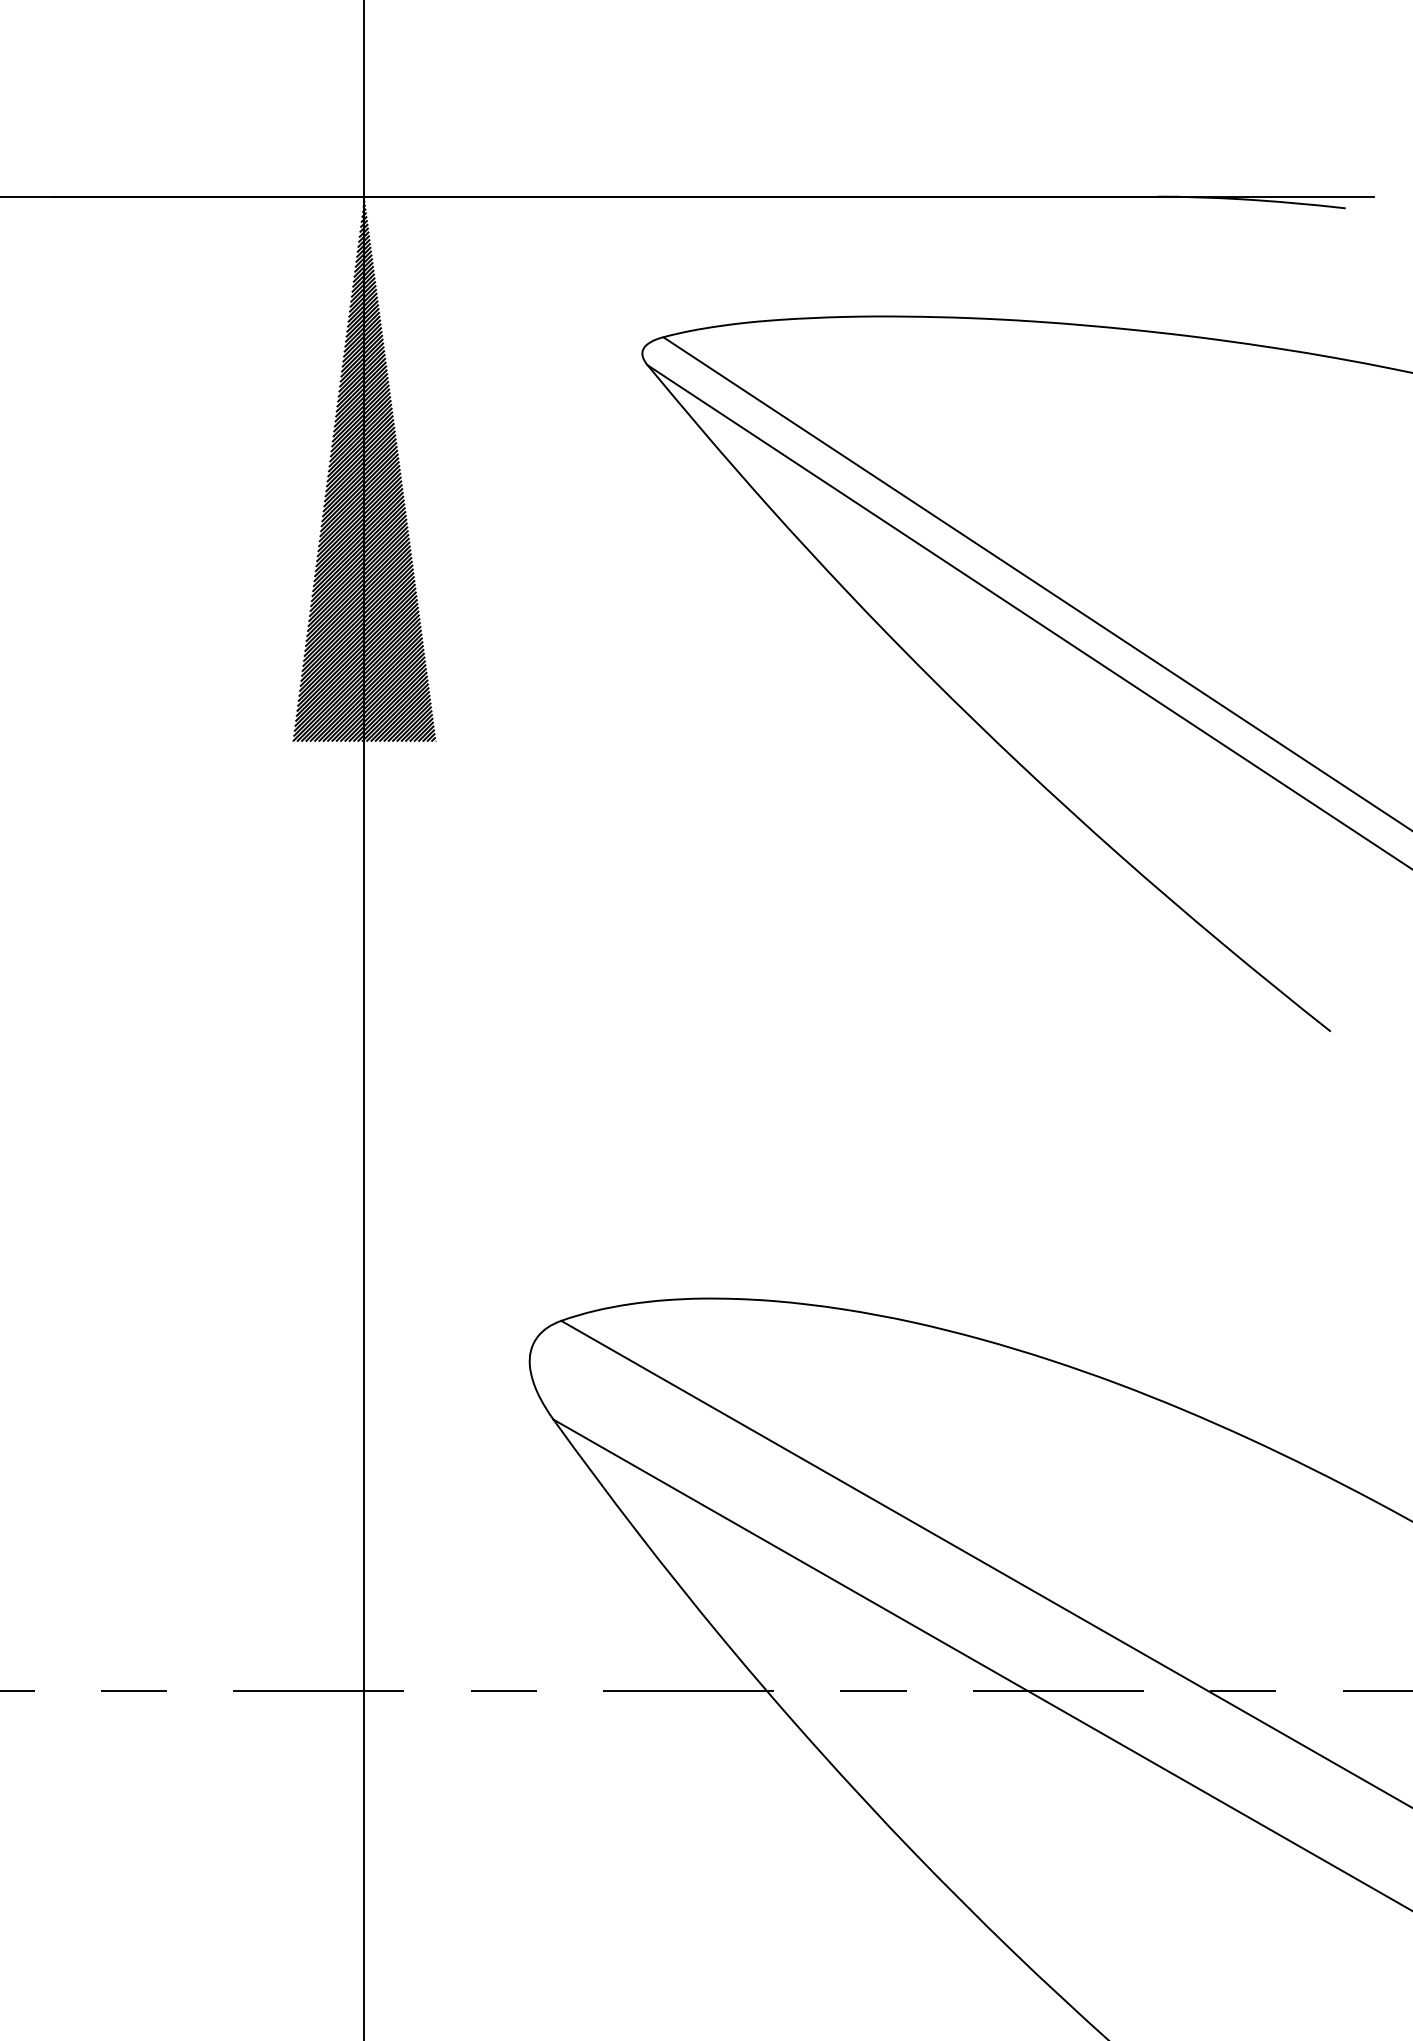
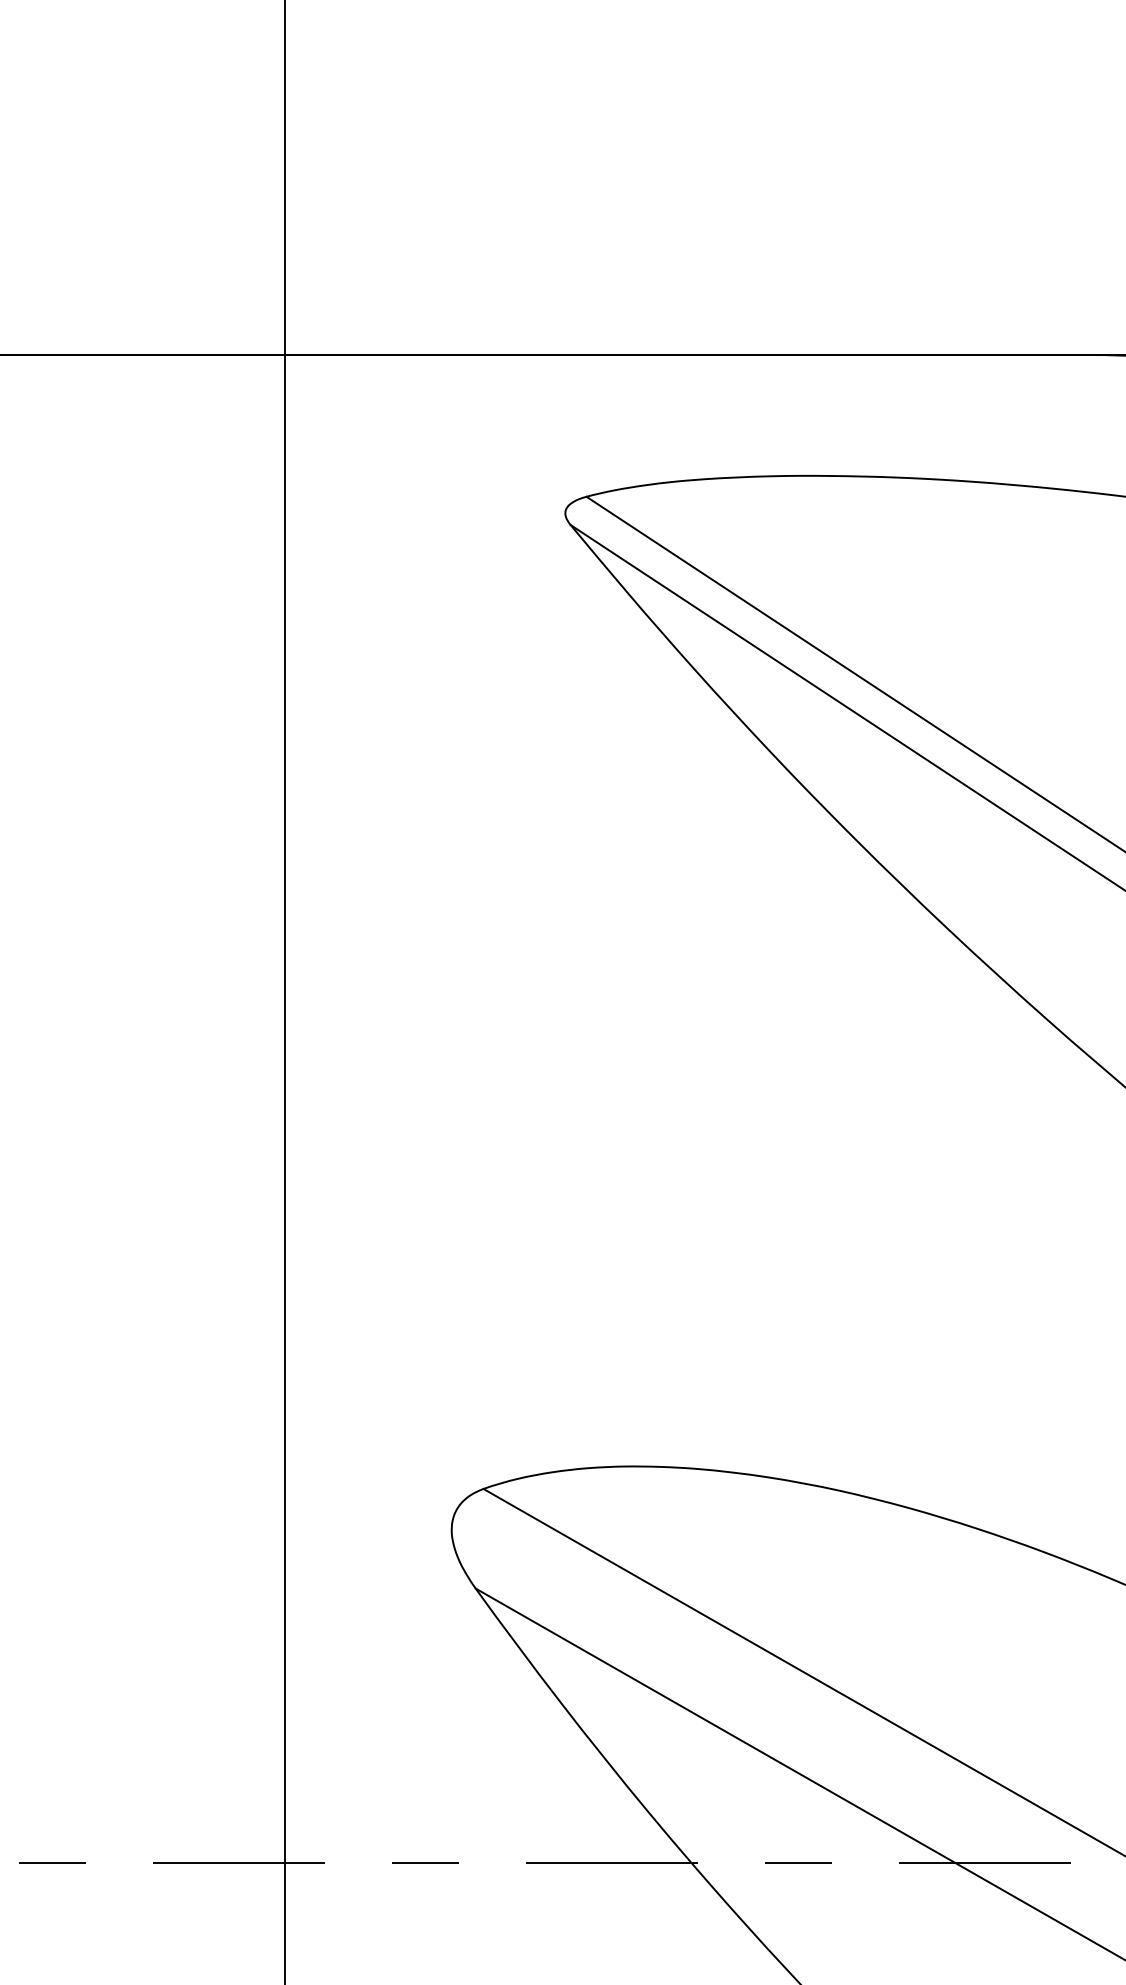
hatch: (364, 469) -> (285, 630), removed

